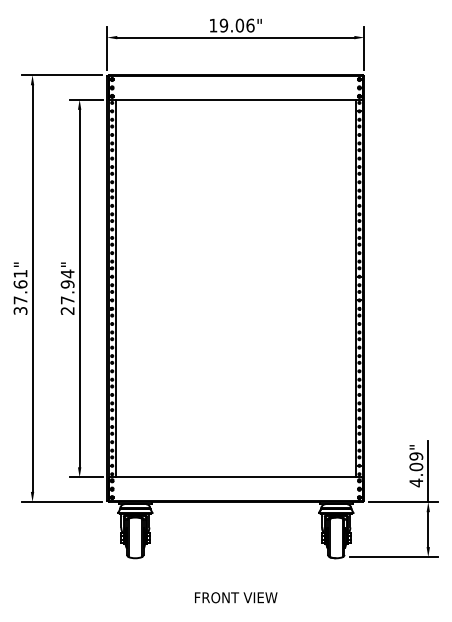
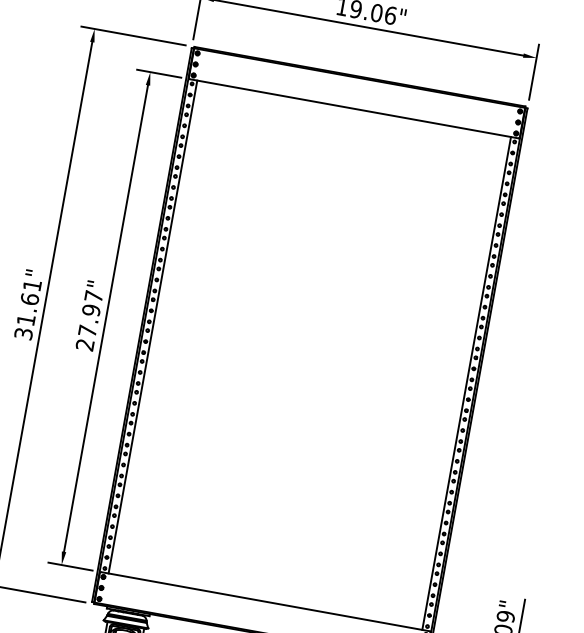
text: (67, 273) -> (93, 296), 27.94" -> 27.97"
text: (20, 300) -> (26, 320), 37.61" -> 31.61"

